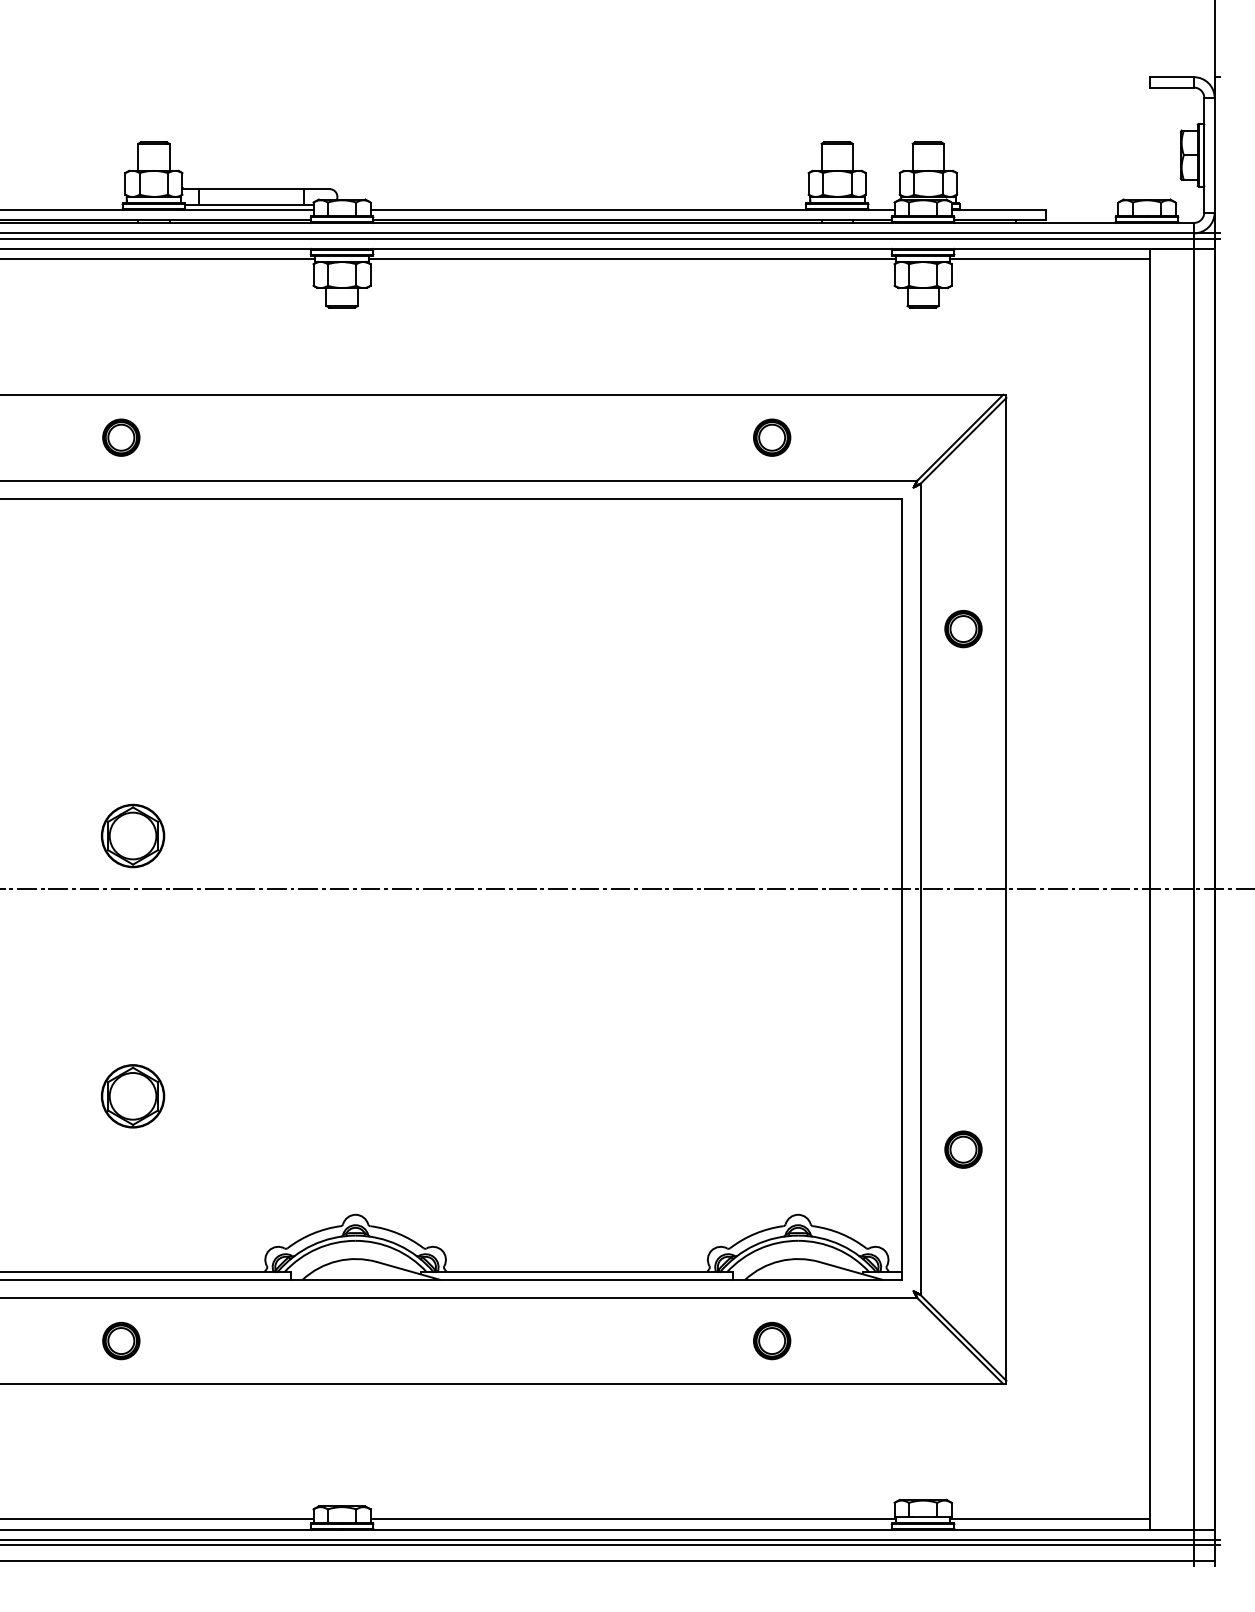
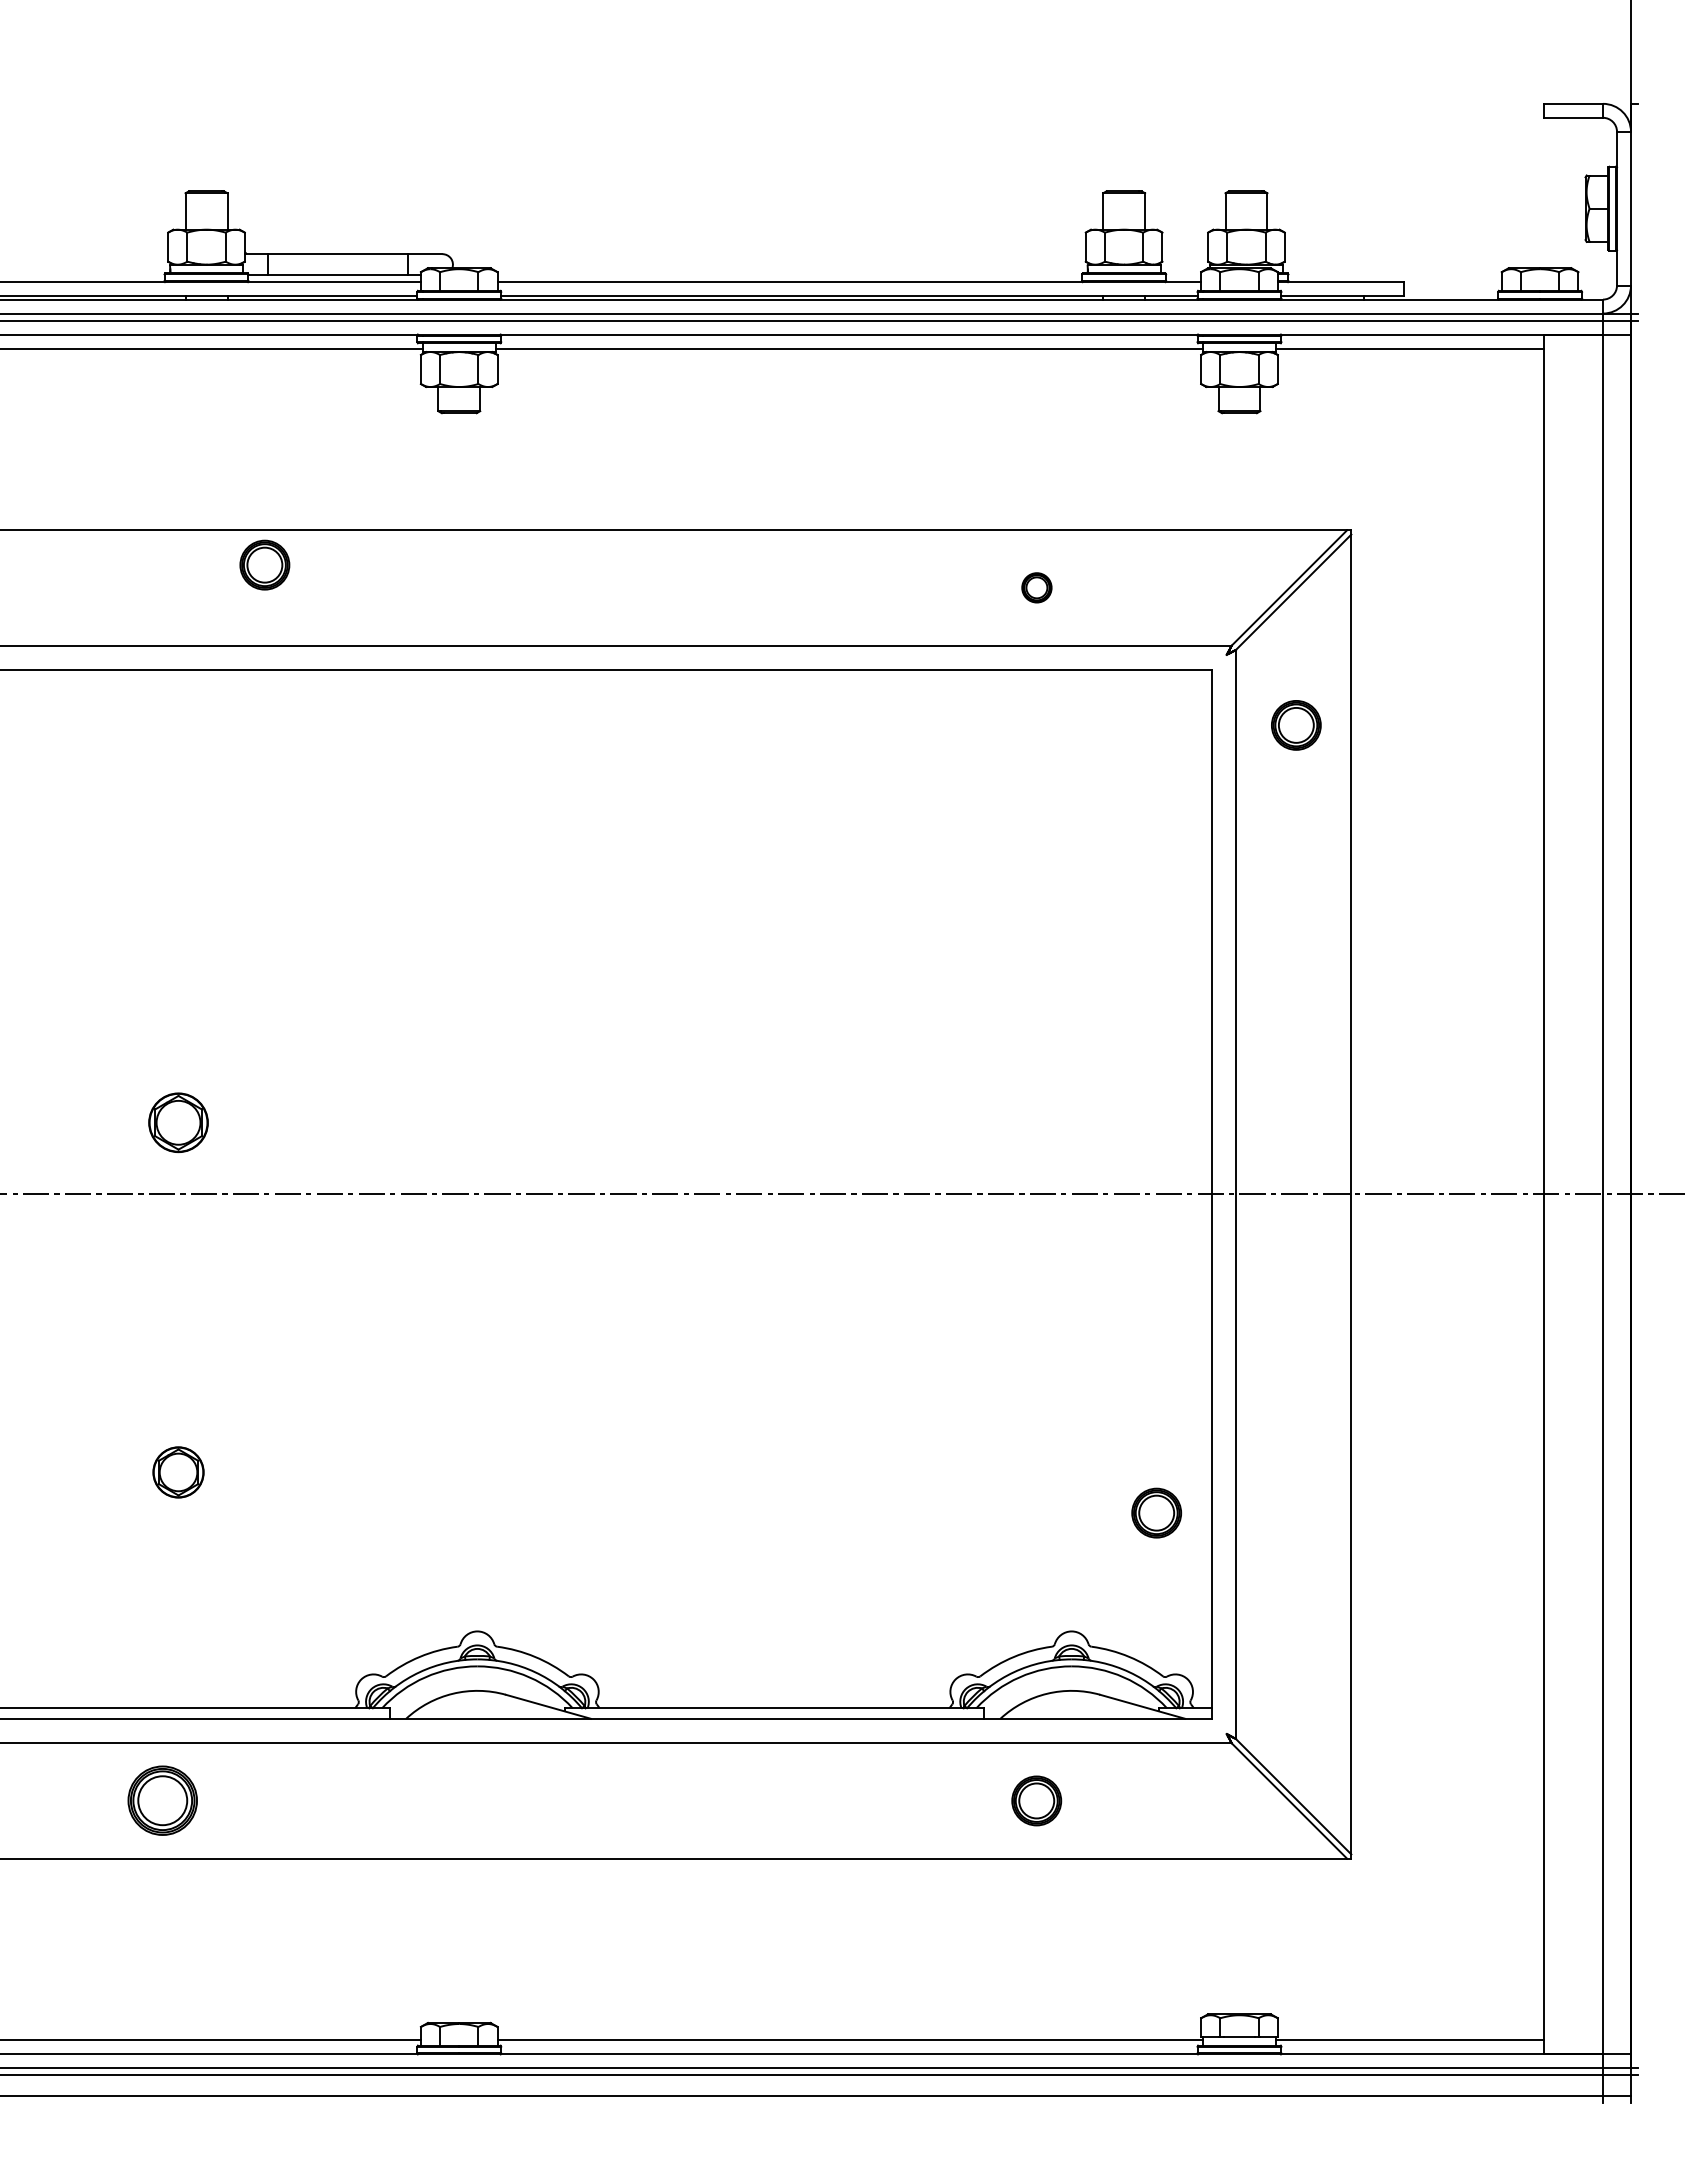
part: (121, 437) -> (265, 564), moved
part: (772, 437) -> (1037, 587), size x0.6
part: (963, 629) -> (1296, 725), moved
part: (132, 835) -> (177, 1122), size x0.7
part: (132, 1096) -> (177, 1472), size x0.6
part: (963, 1149) -> (1156, 1512), moved
part: (121, 1341) -> (163, 1801), size x1.4

